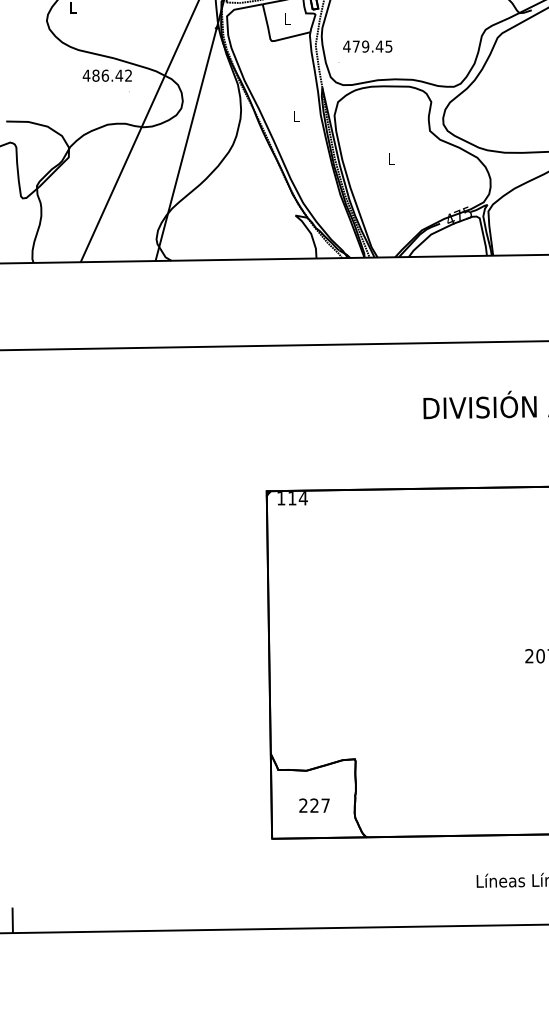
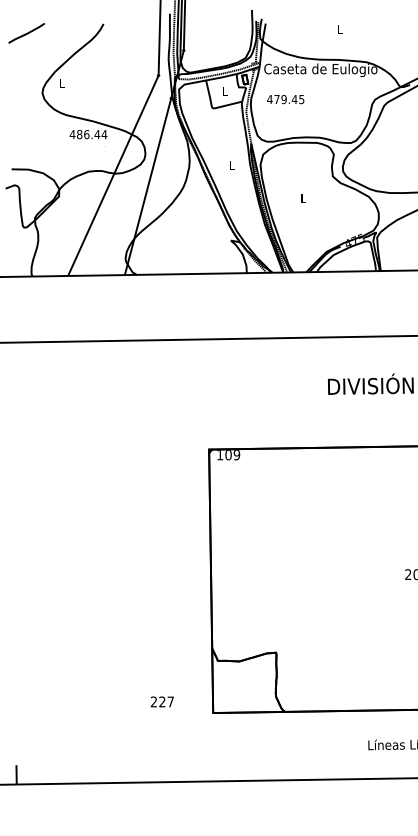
text: (367, 46) -> (285, 99), moved
text: (128, 75) -> (104, 134), 486.42 -> 486.44
text: (297, 499) -> (232, 455), 114 -> 109
text: (313, 805) -> (161, 701), moved

